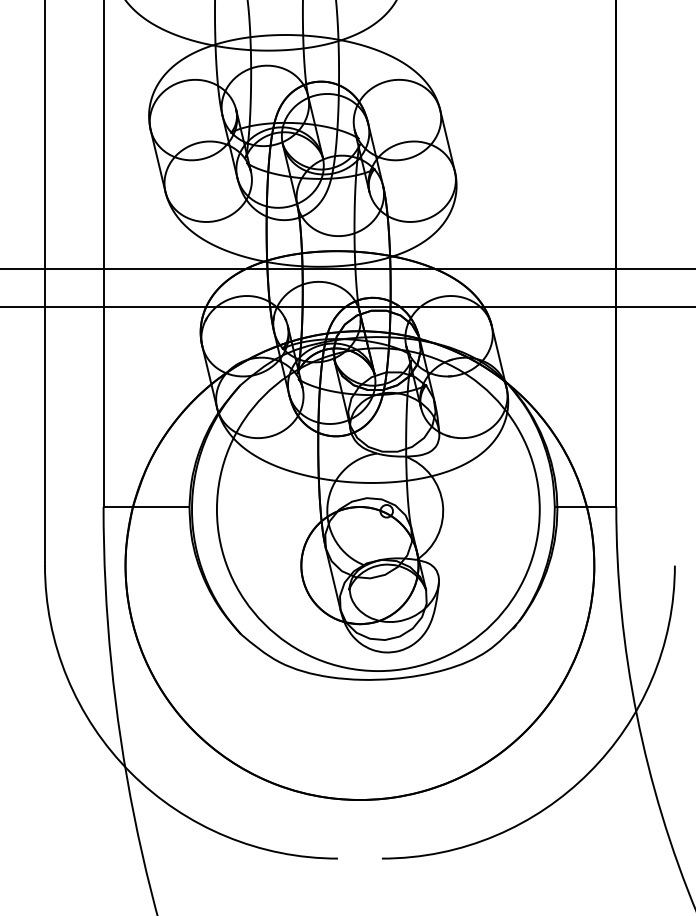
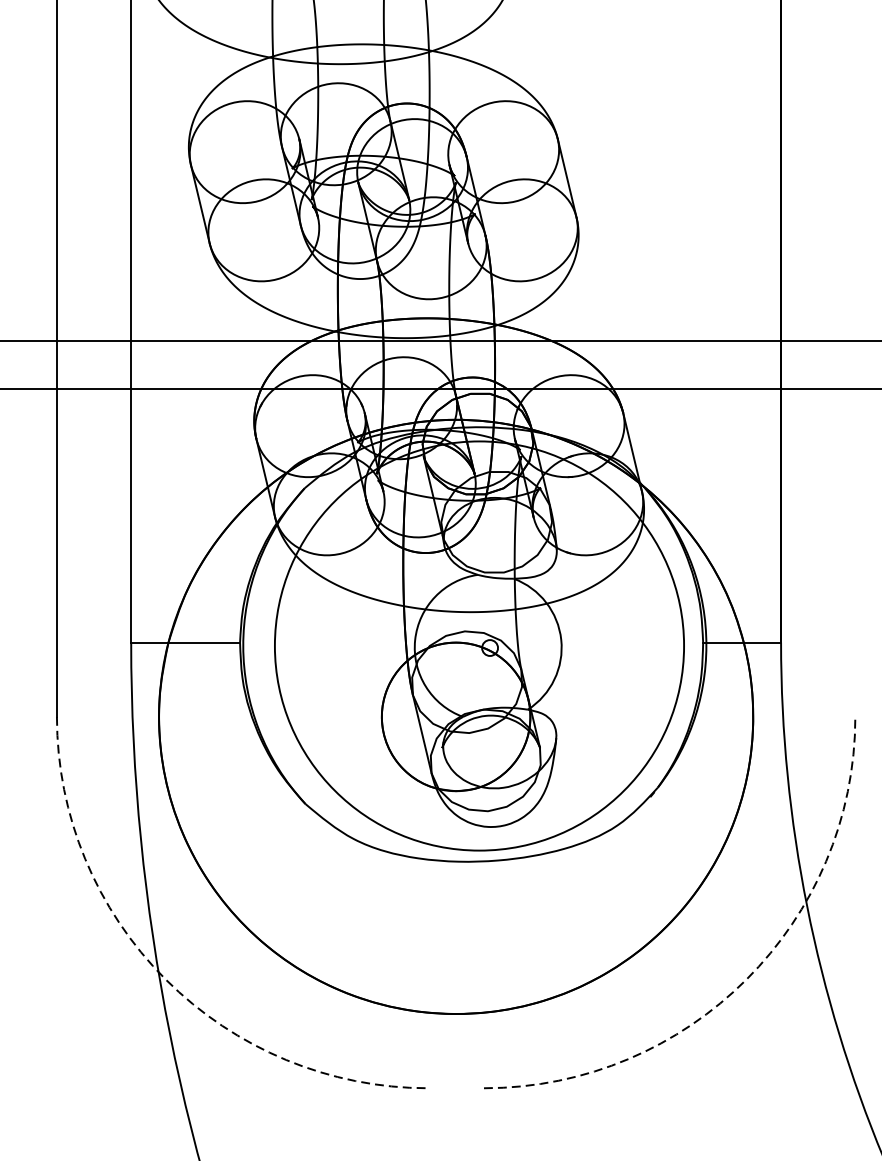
arc: (130, 772) -> (165, 979), solid -> dashed
arc: (589, 772) -> (747, 979), solid -> dashed

